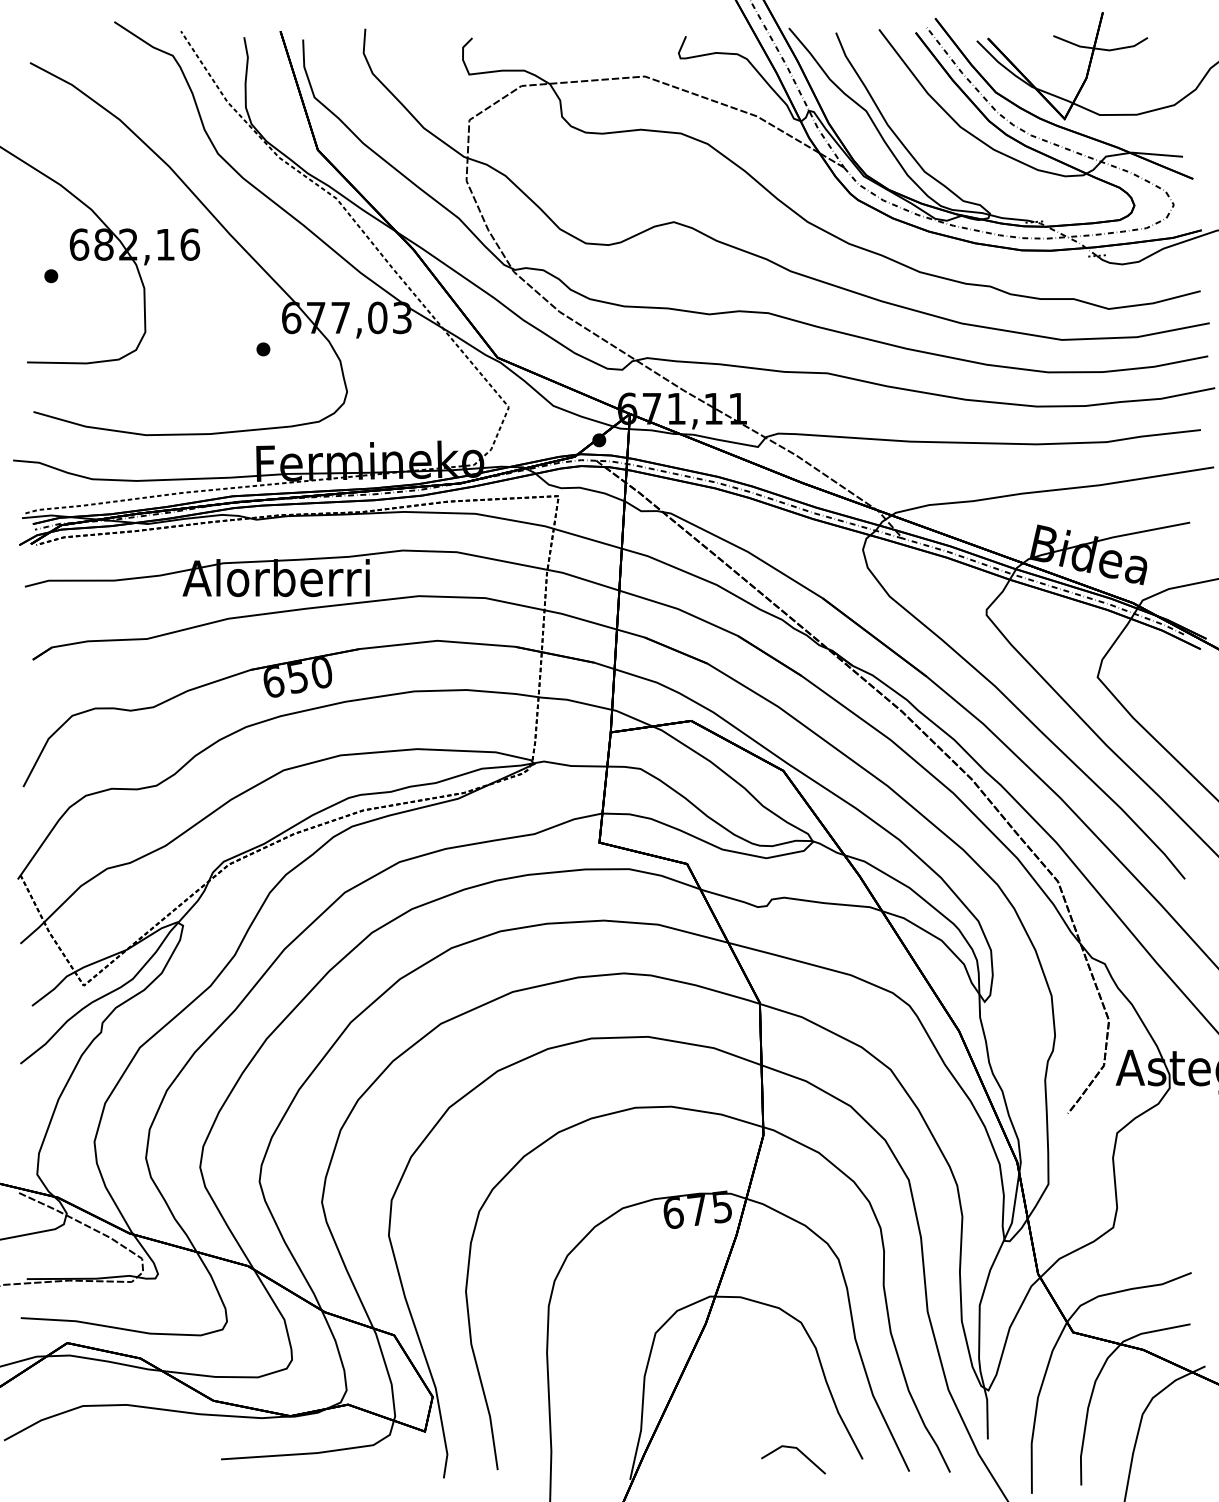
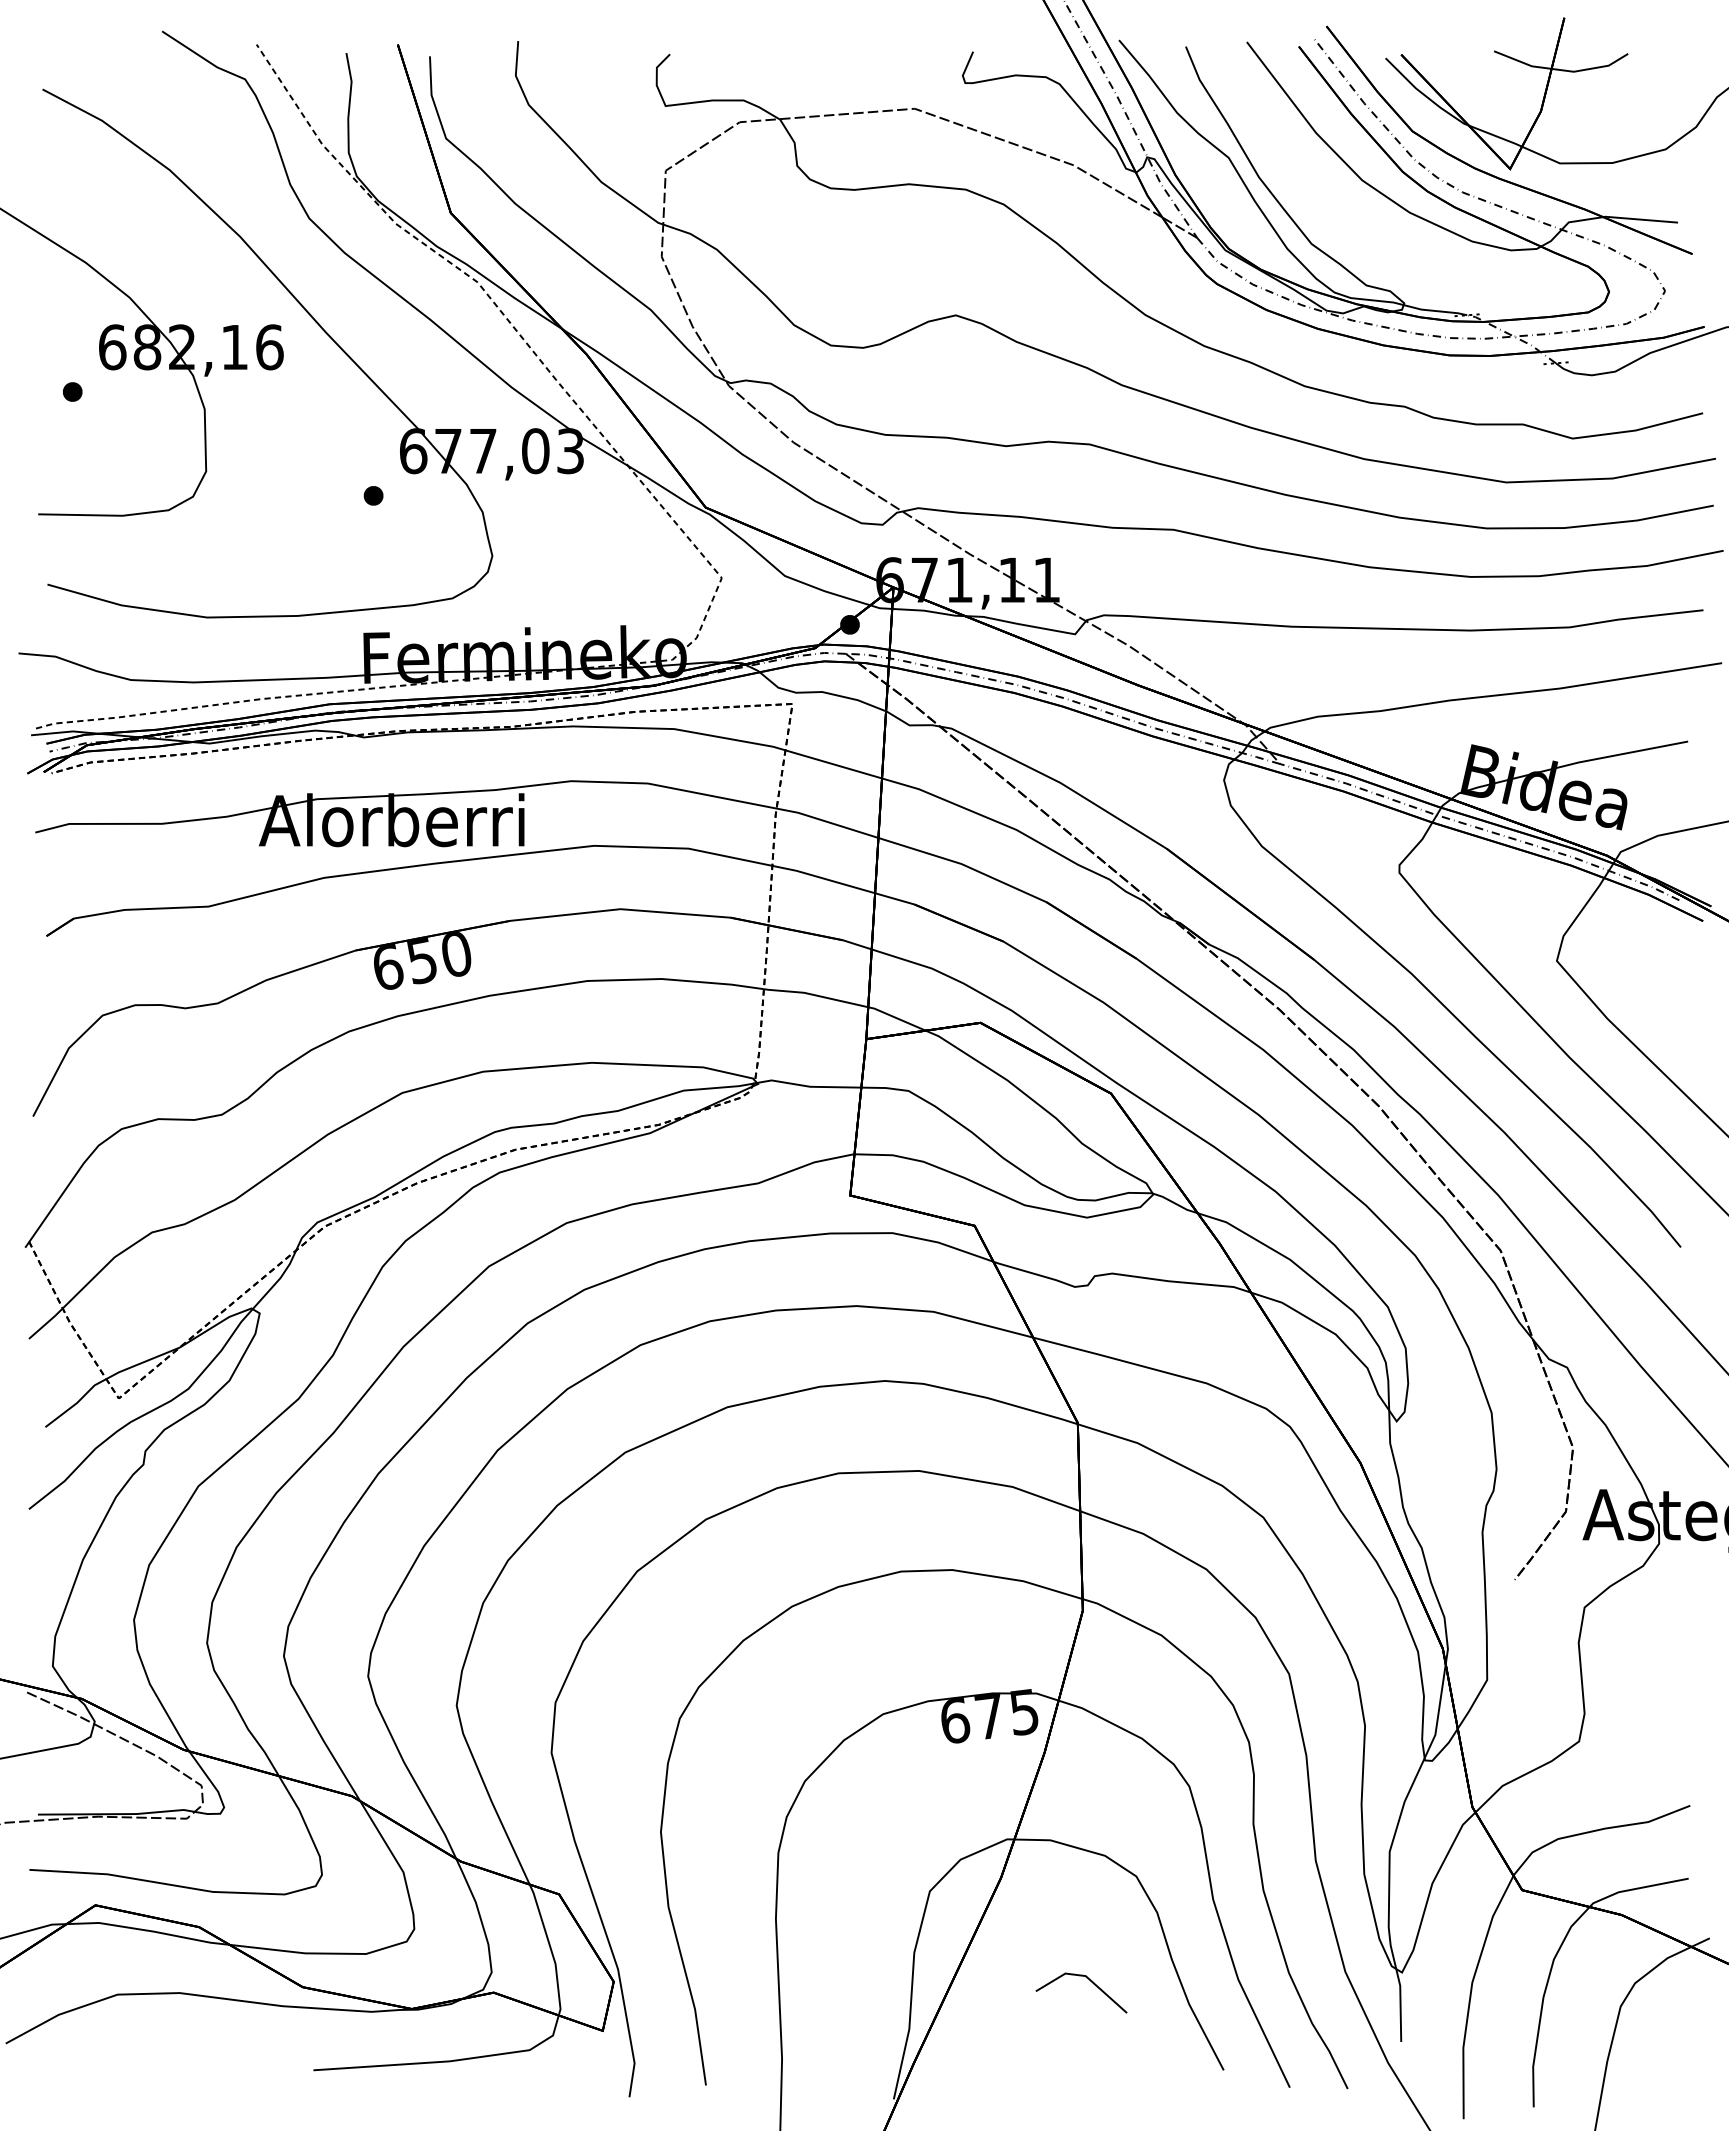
line: (800, 1452) -> (1091, 1982), moved

